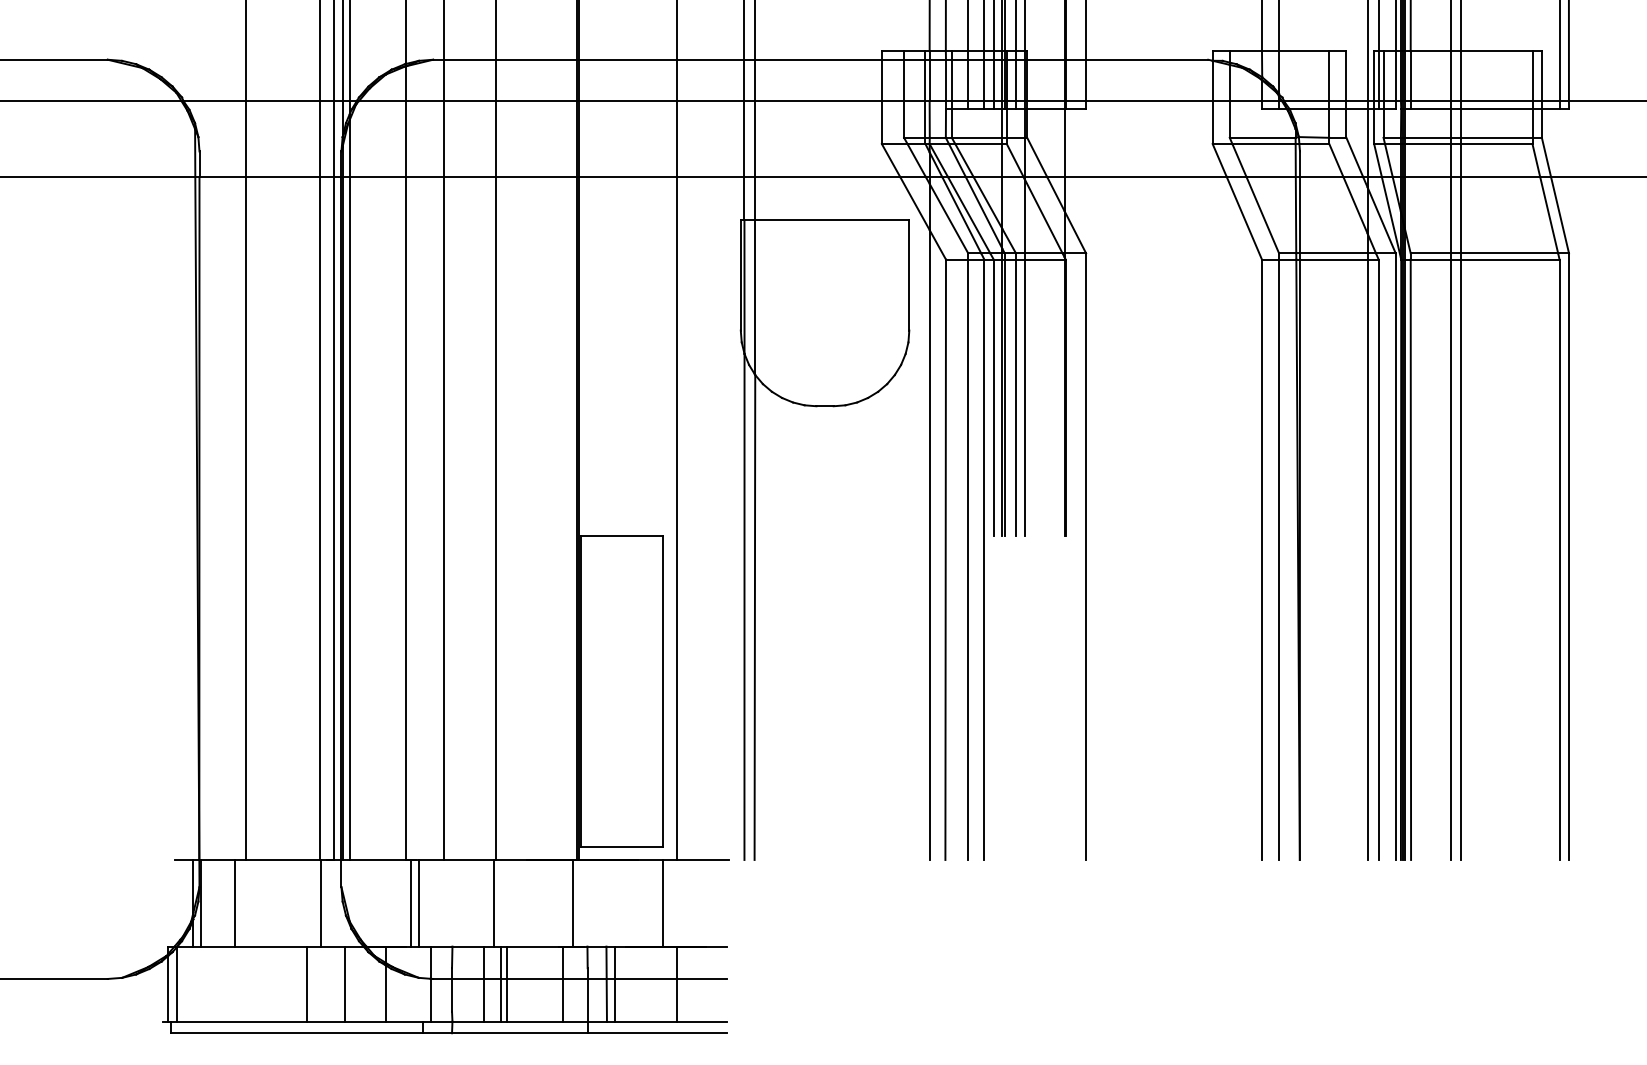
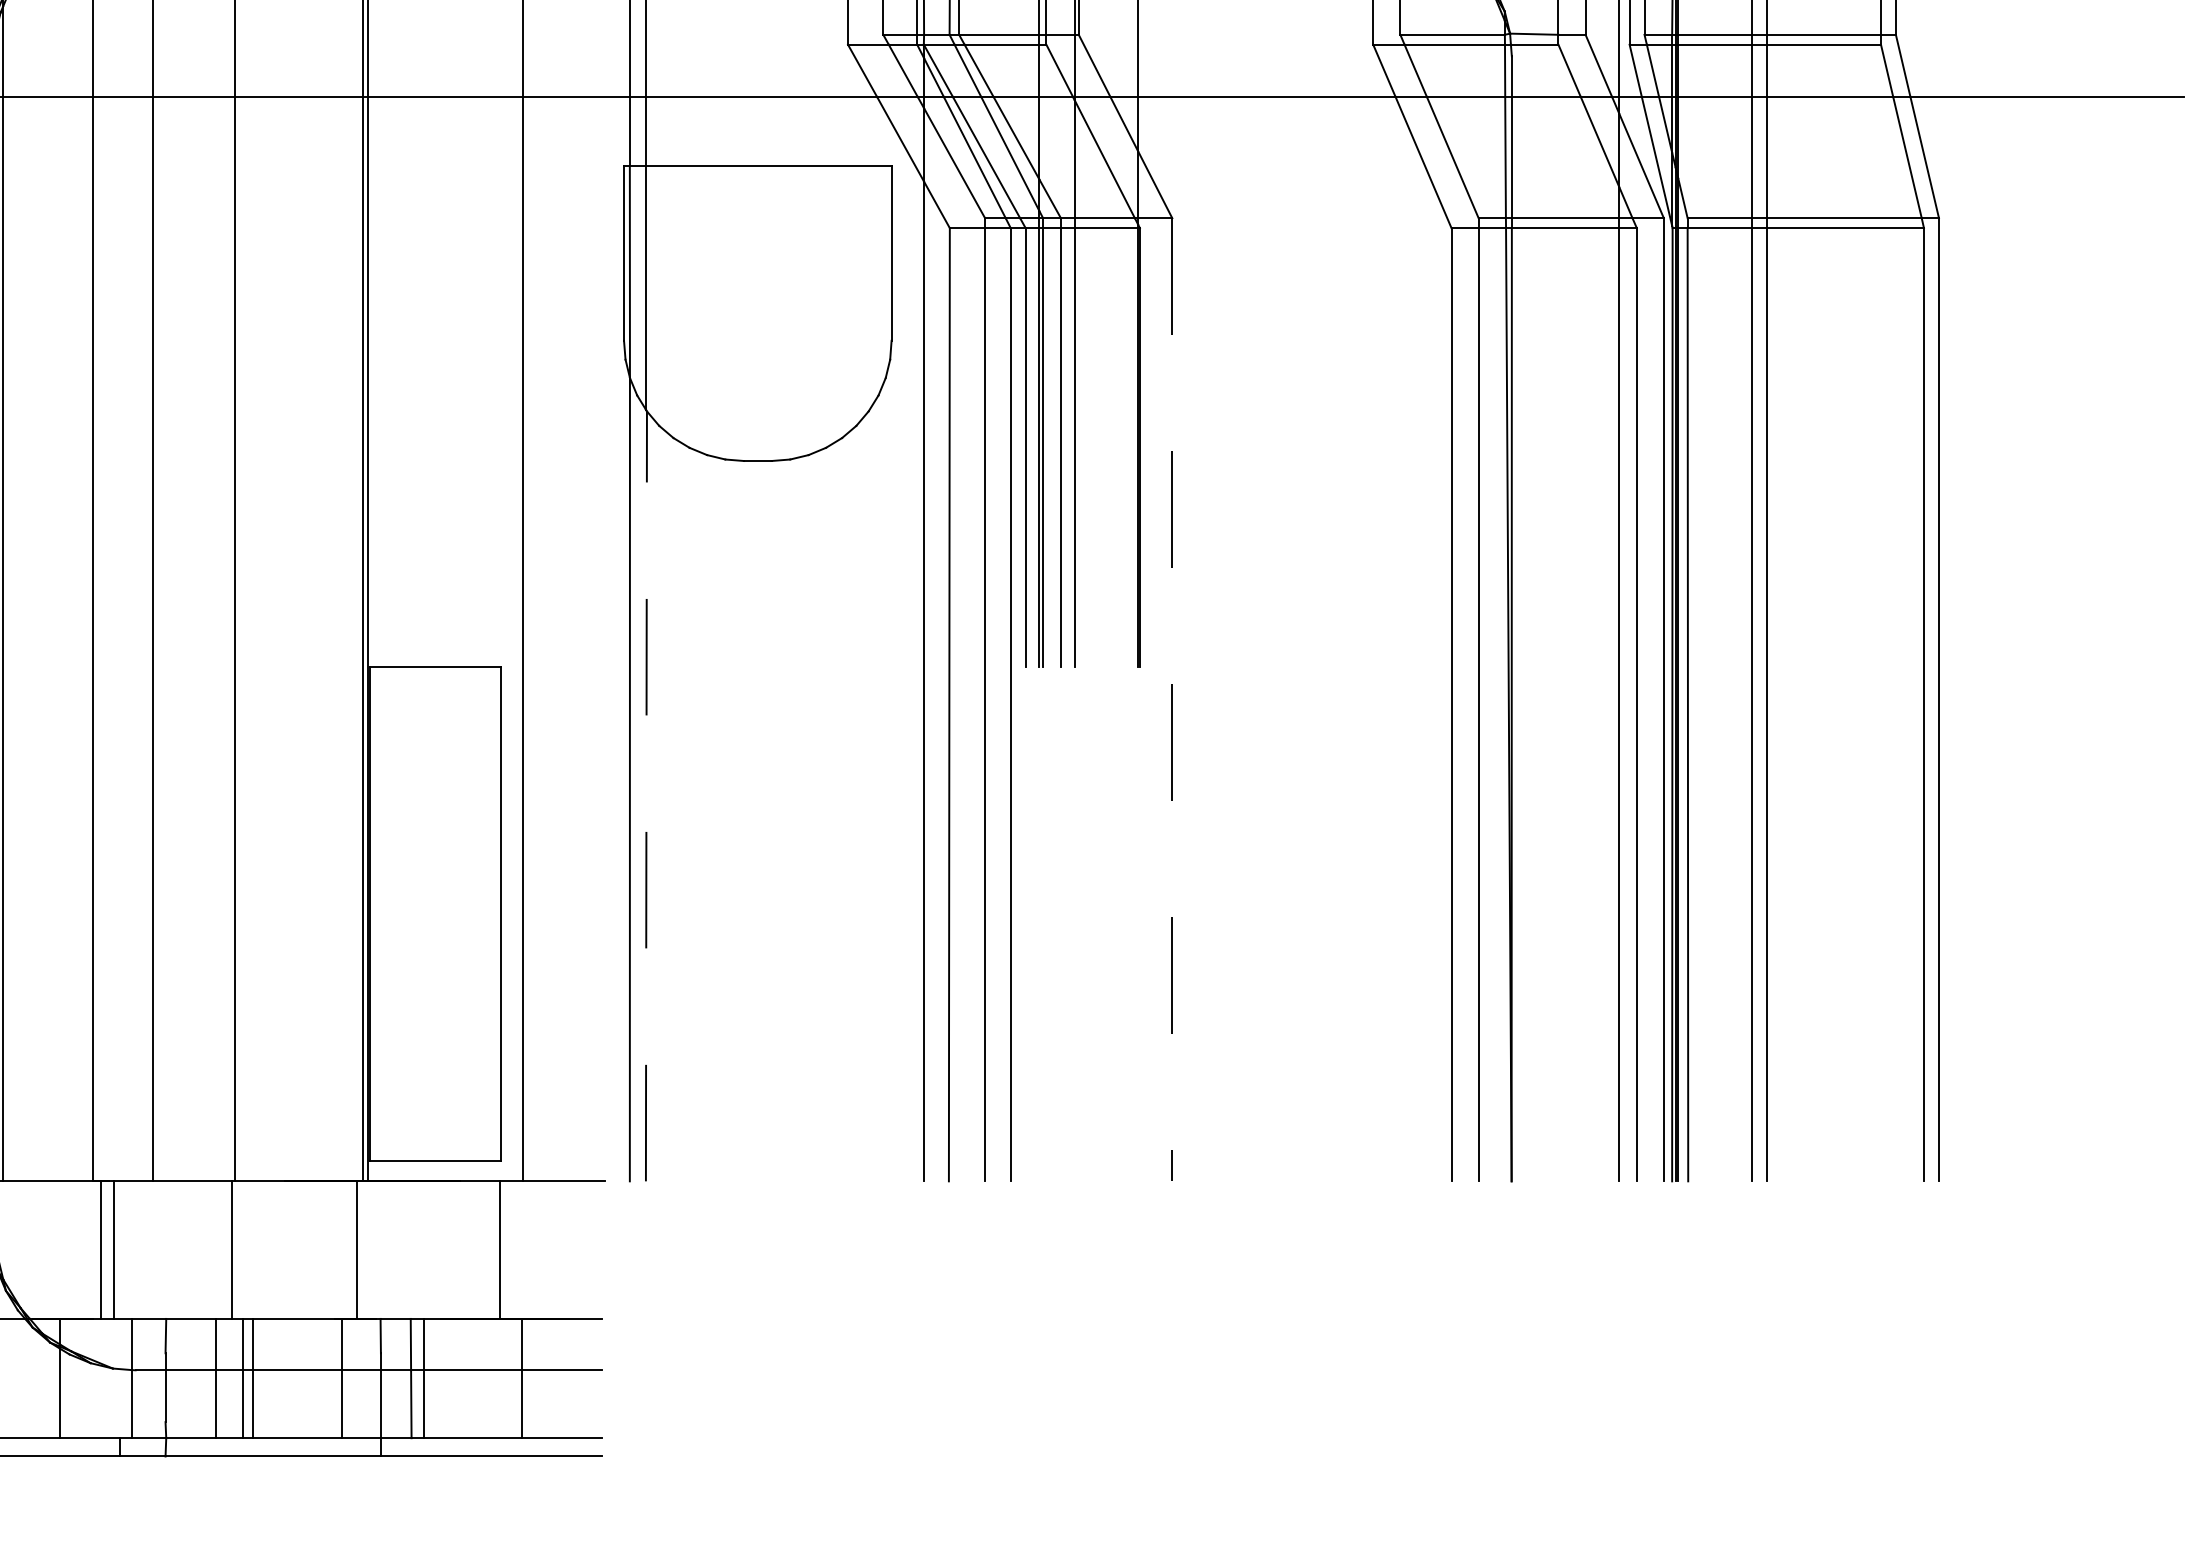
line: (1086, 557) -> (1172, 701), solid -> dashed
line: (754, 616) -> (645, 794), solid -> dashed

